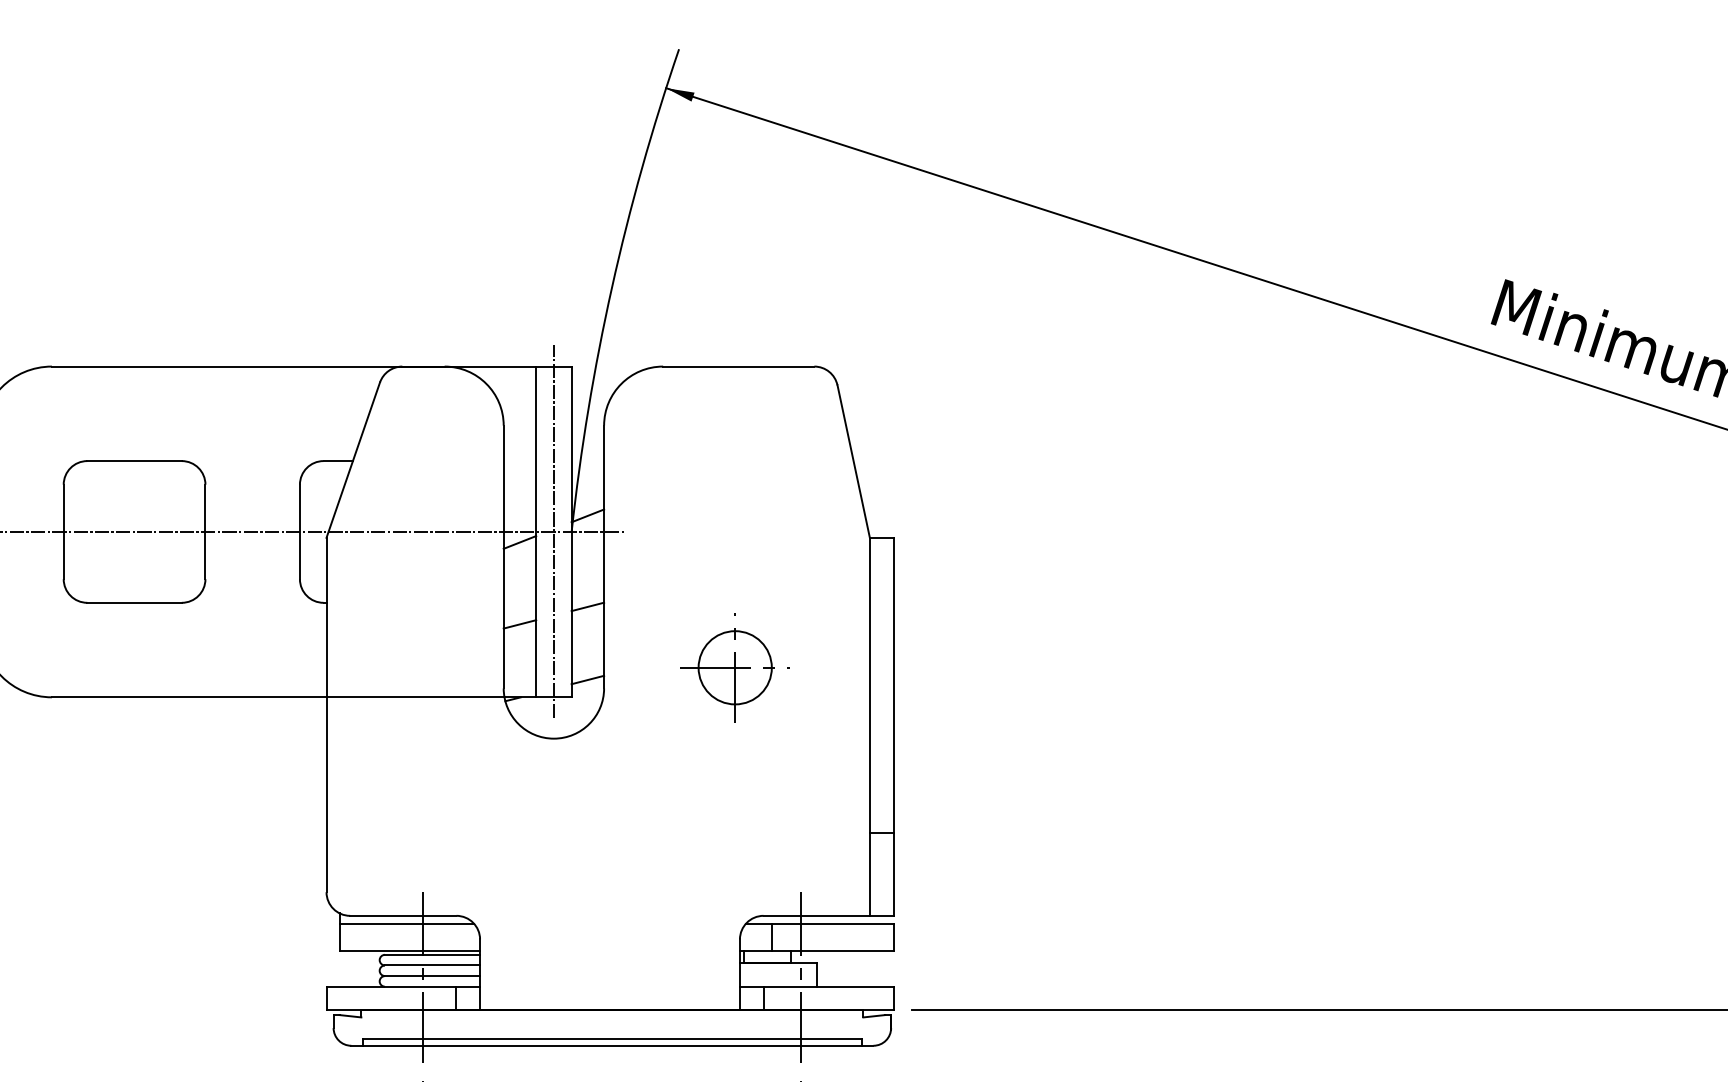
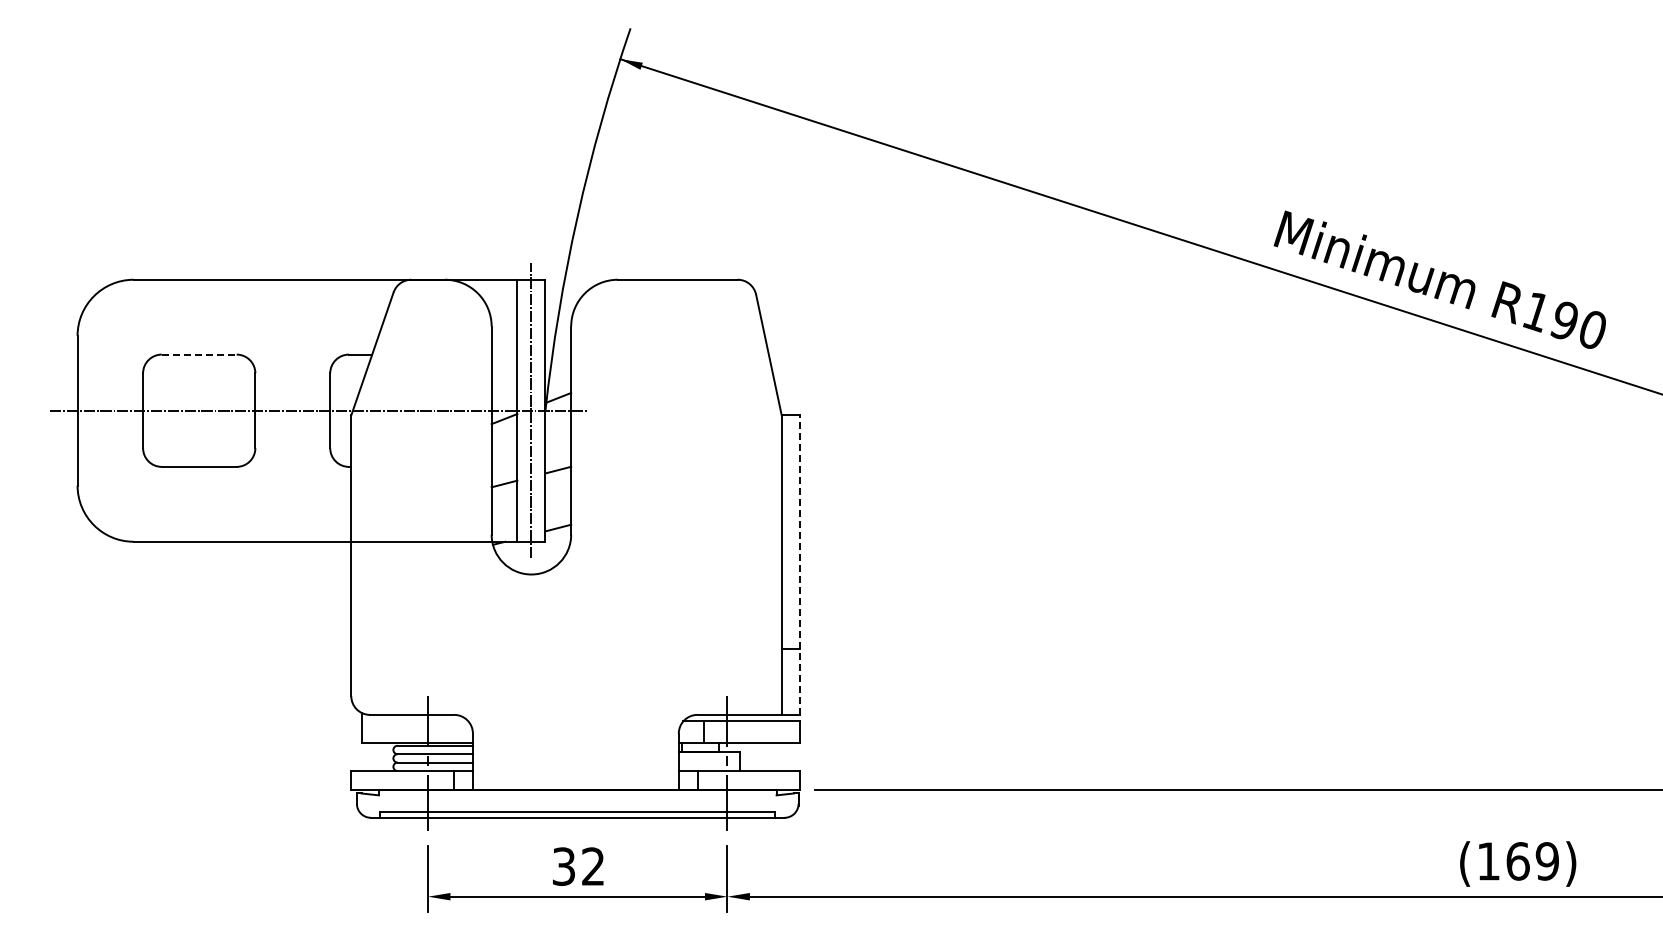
line: (134, 460) -> (199, 354), solid -> dashed
part: (734, 667) -> (674, 518), removed
line: (893, 727) -> (800, 565), solid -> dashed
line: (406, 924) -> (414, 721), removed

